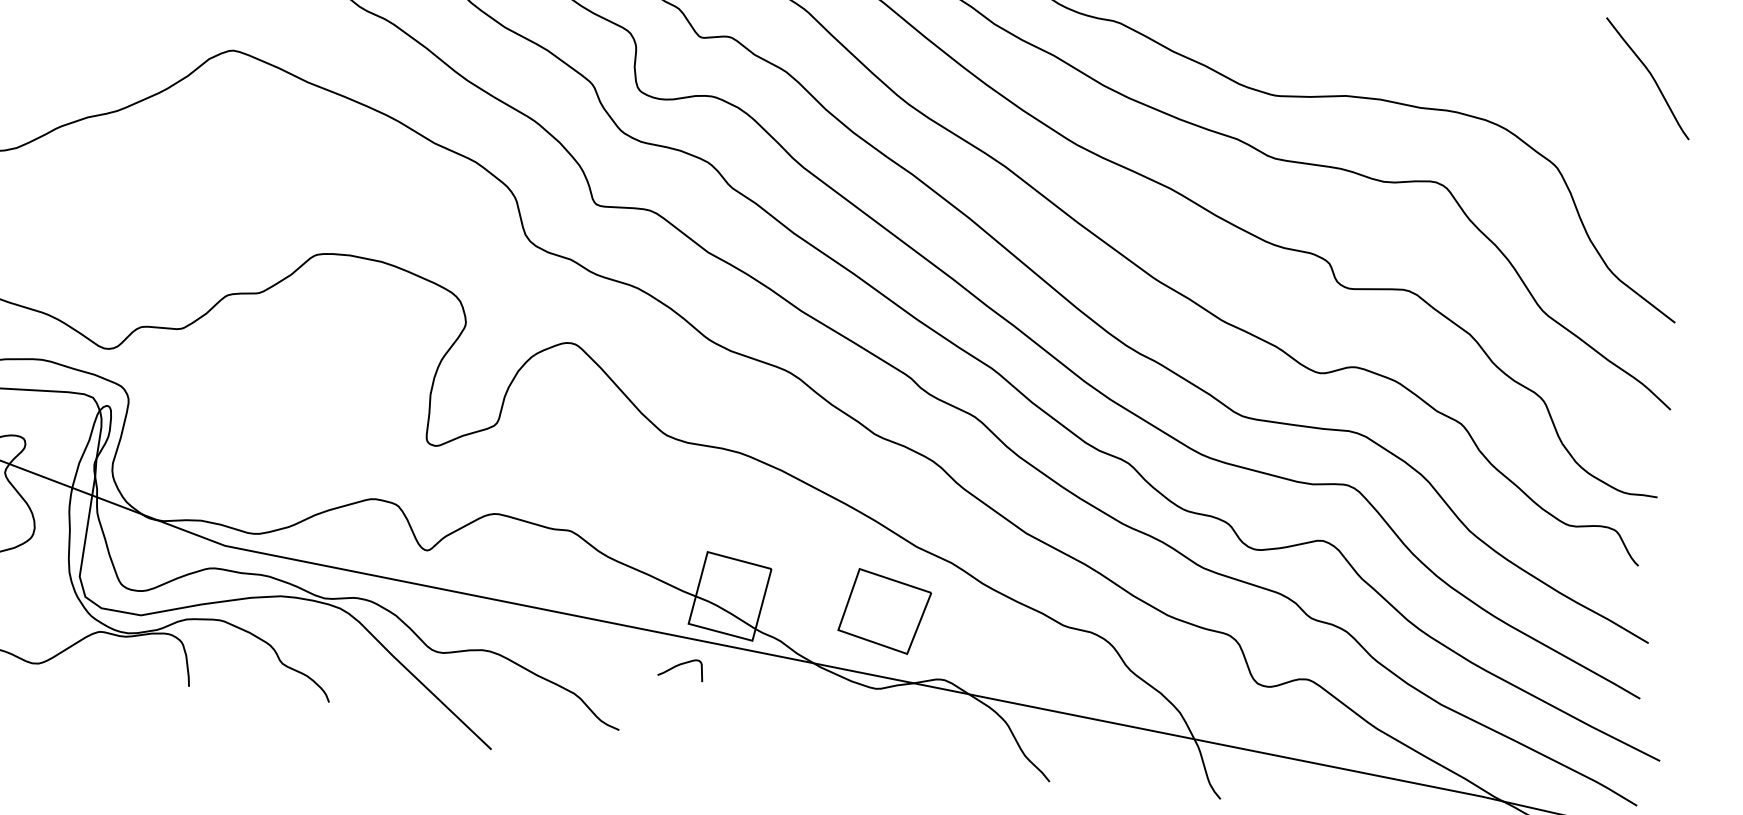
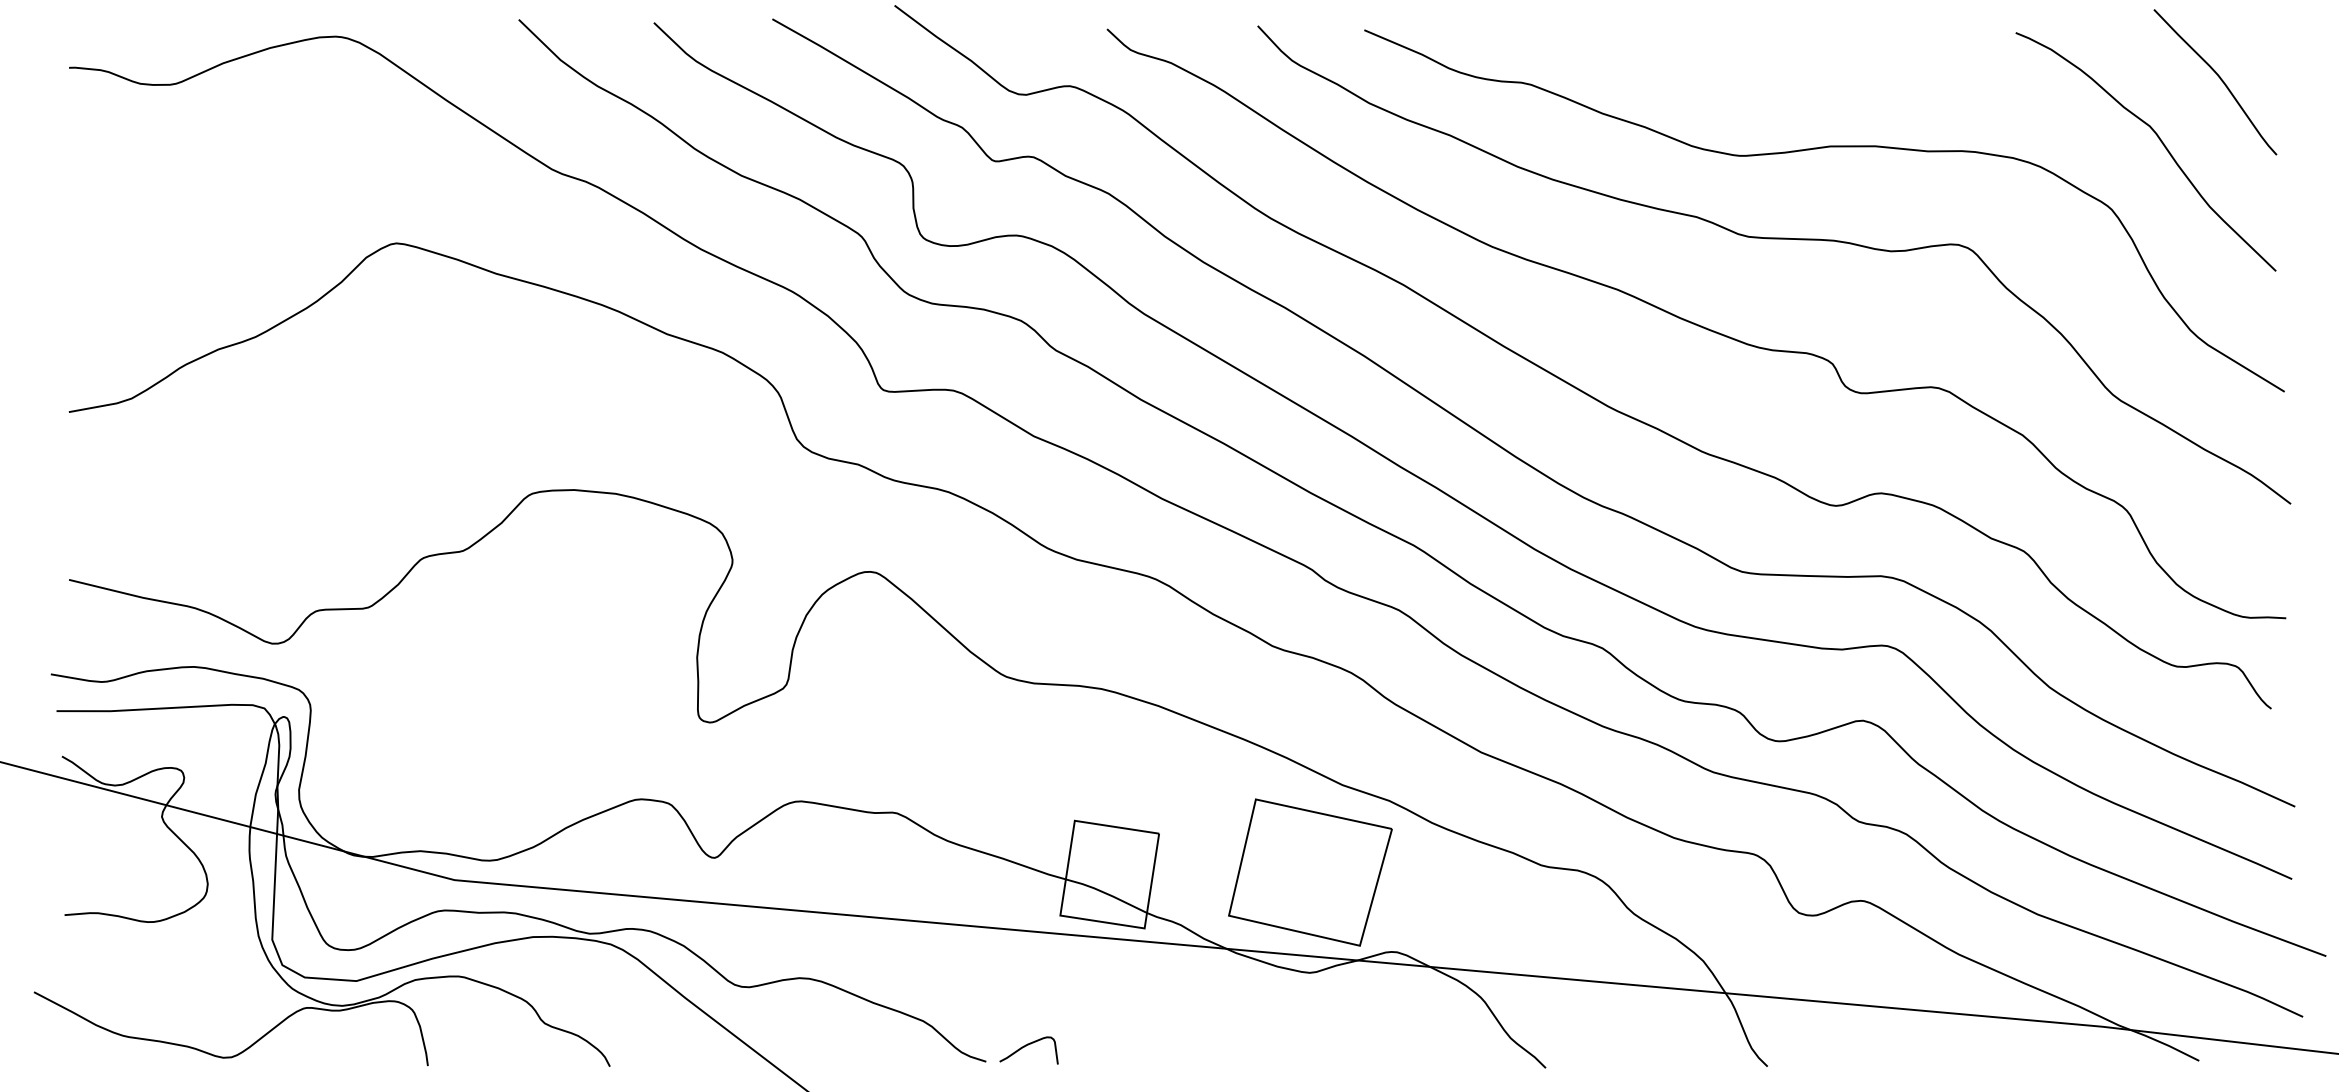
curve: (1599, 118) -> (2159, 140), added
part: (884, 611) -> (1310, 872), size x1.43
curve: (679, 665) -> (1026, 1046), moved

